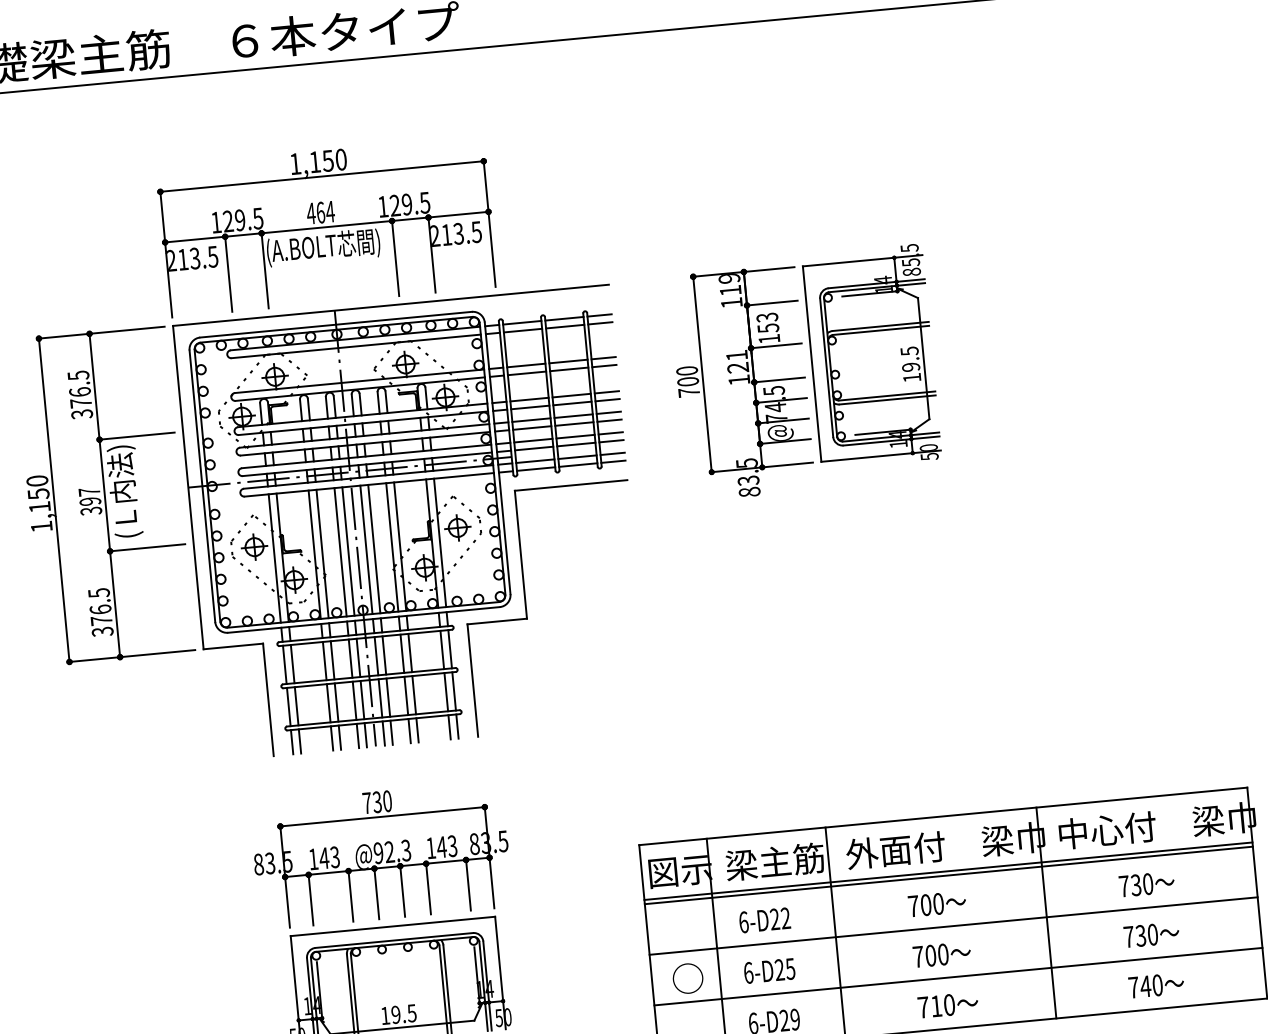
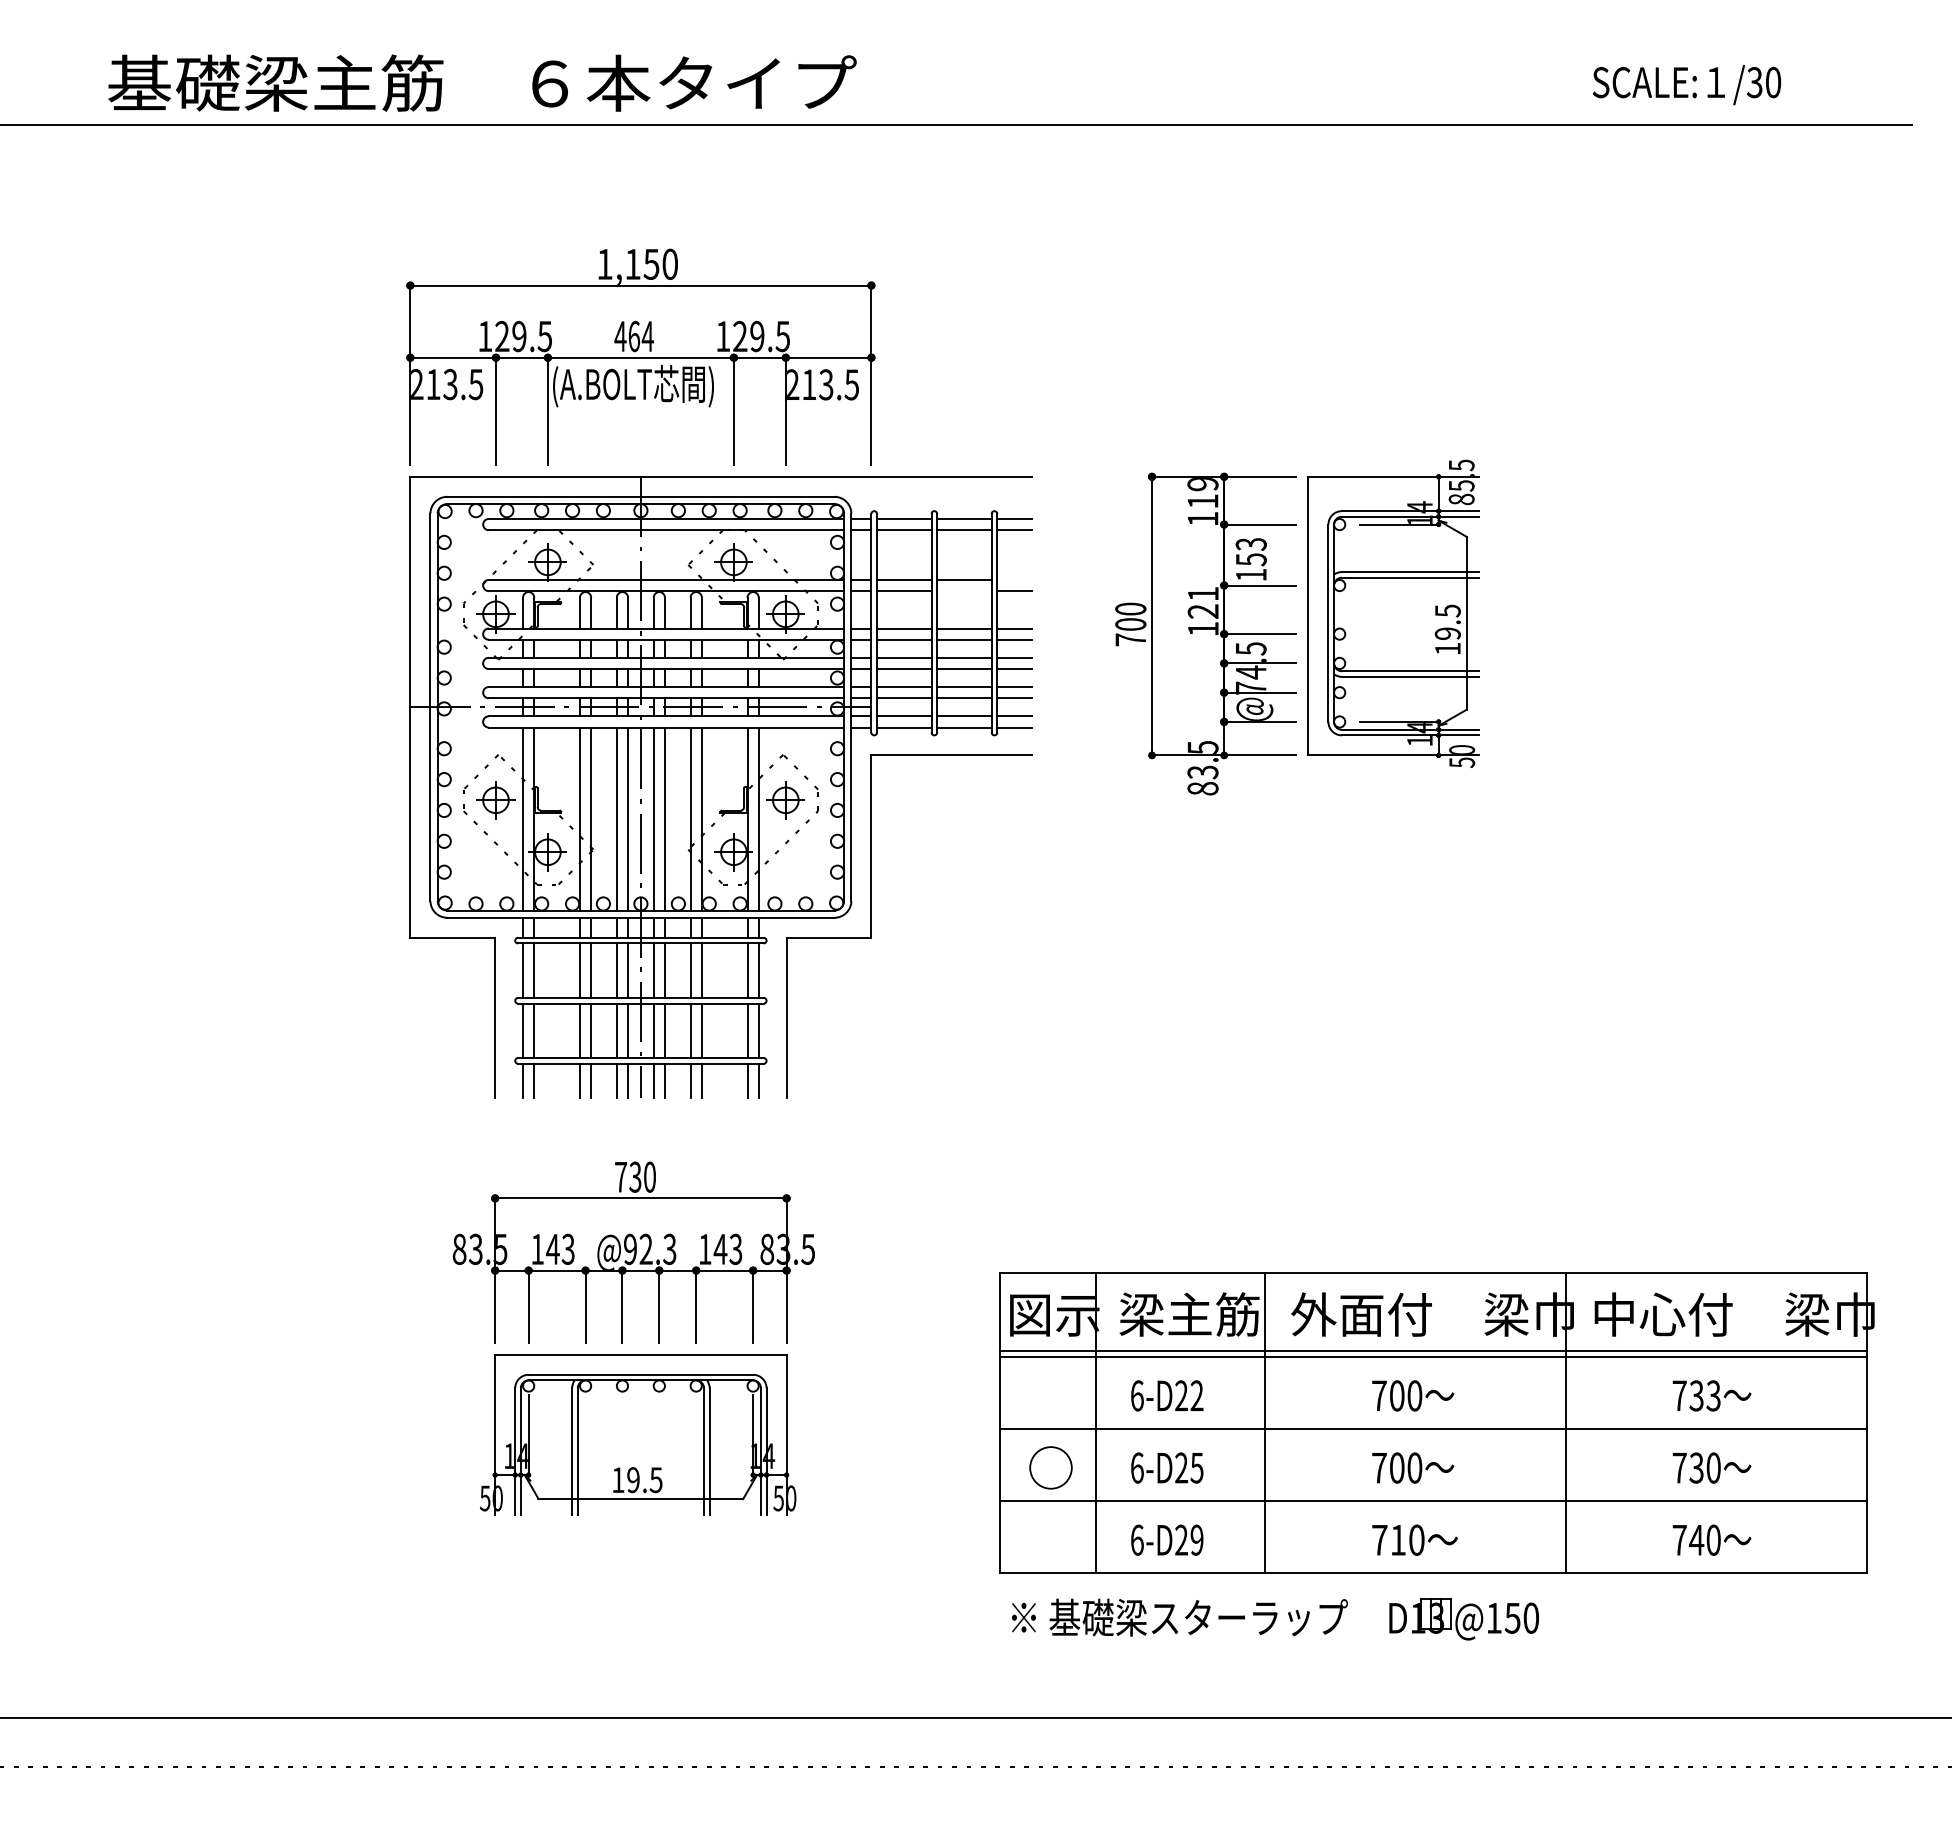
line: (603, 357) -> (1014, 579), removed
line: (569, 369) -> (964, 591), removed
part: (104, 494) -> (290, 706), removed
text: (1147, 883) -> (1713, 1395), 730 -> 733

